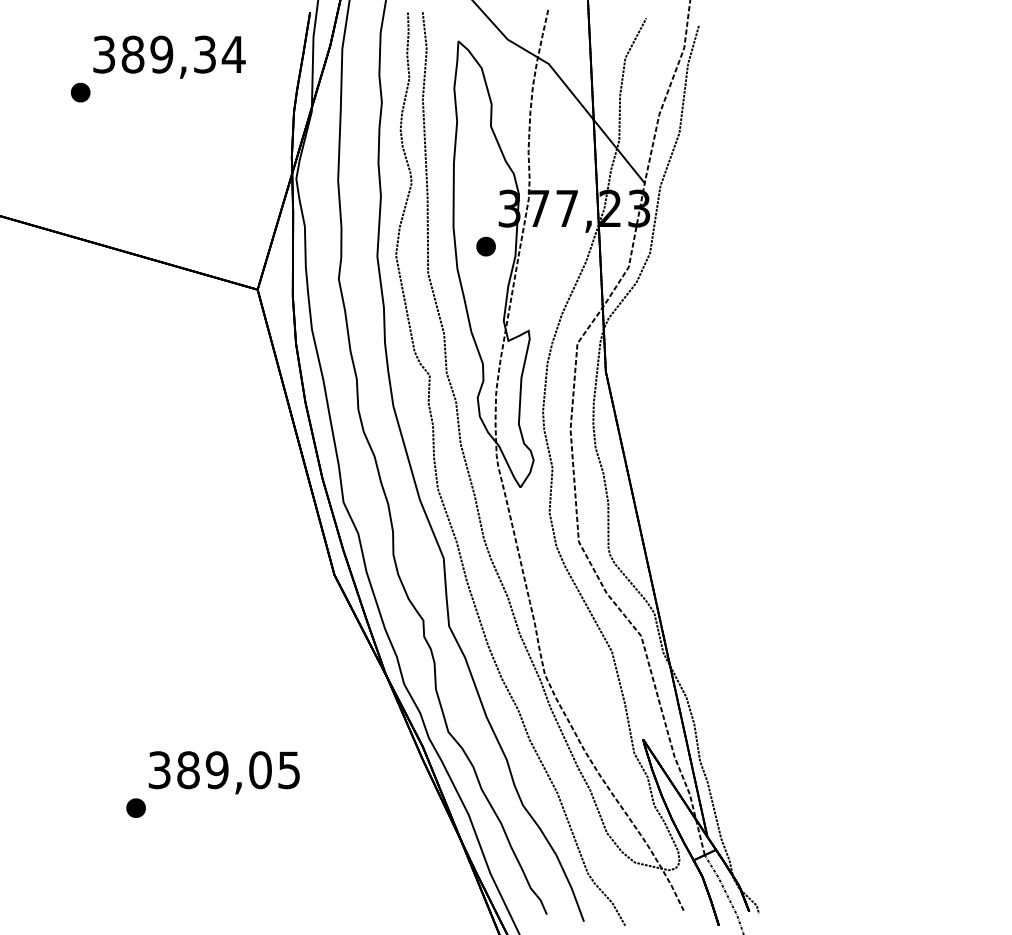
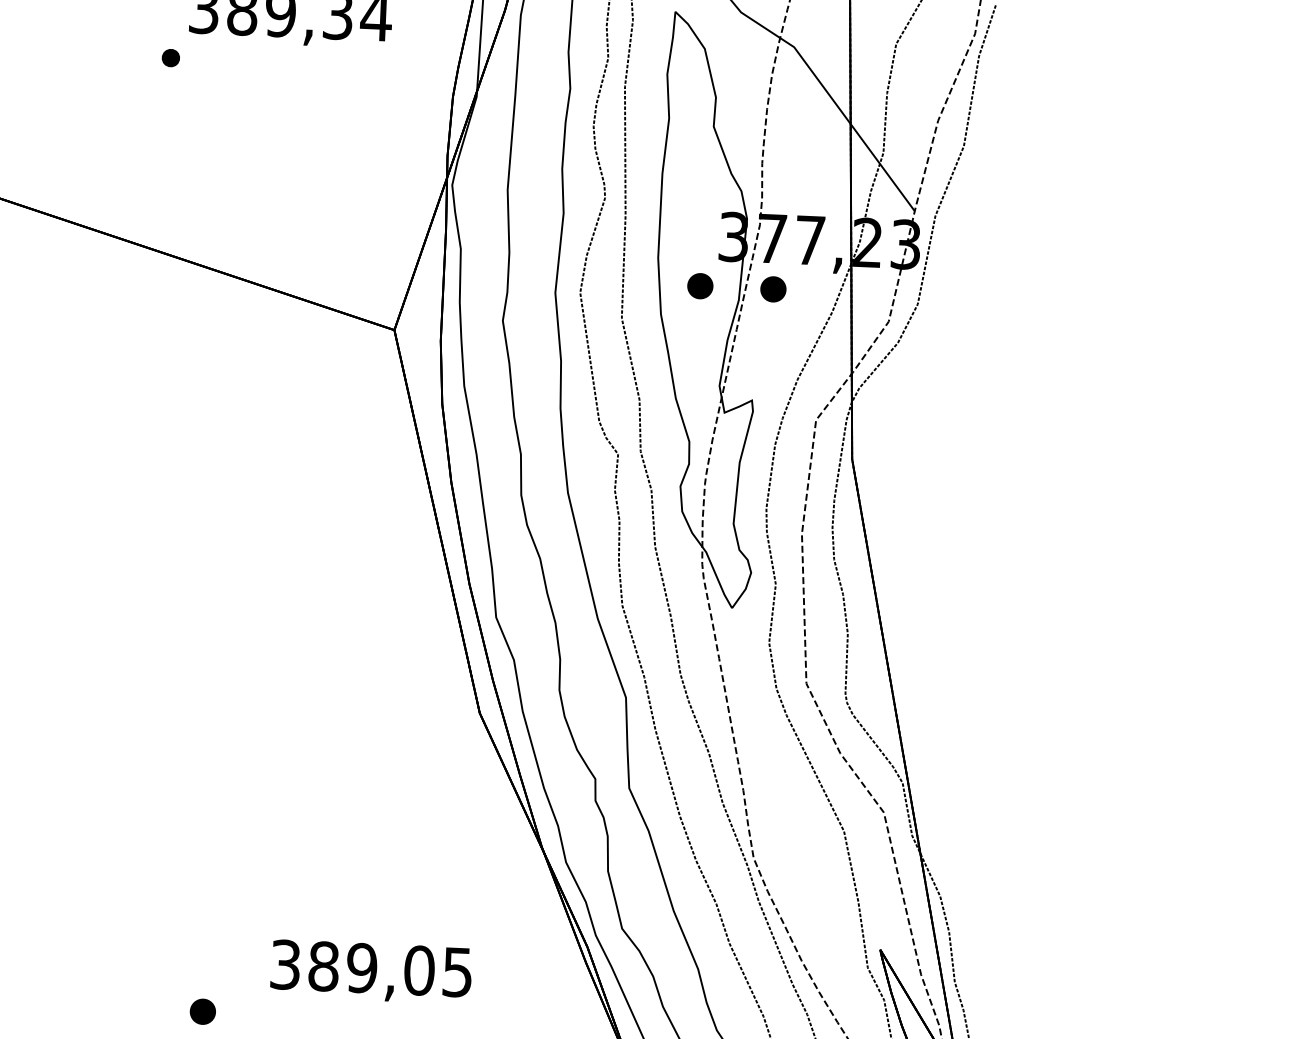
part: (80, 92) -> (170, 57), size x0.7
part: (540, 246) -> (772, 289), added
text: (223, 772) -> (370, 971), moved

